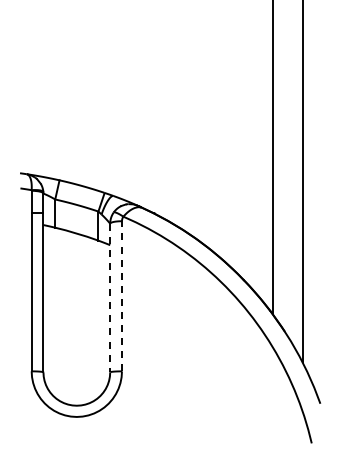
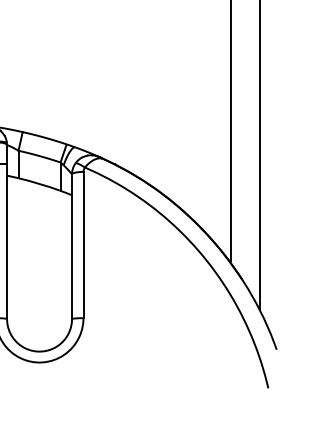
line: (122, 295) -> (84, 244), dashed -> solid
line: (110, 298) -> (72, 247), dashed -> solid

